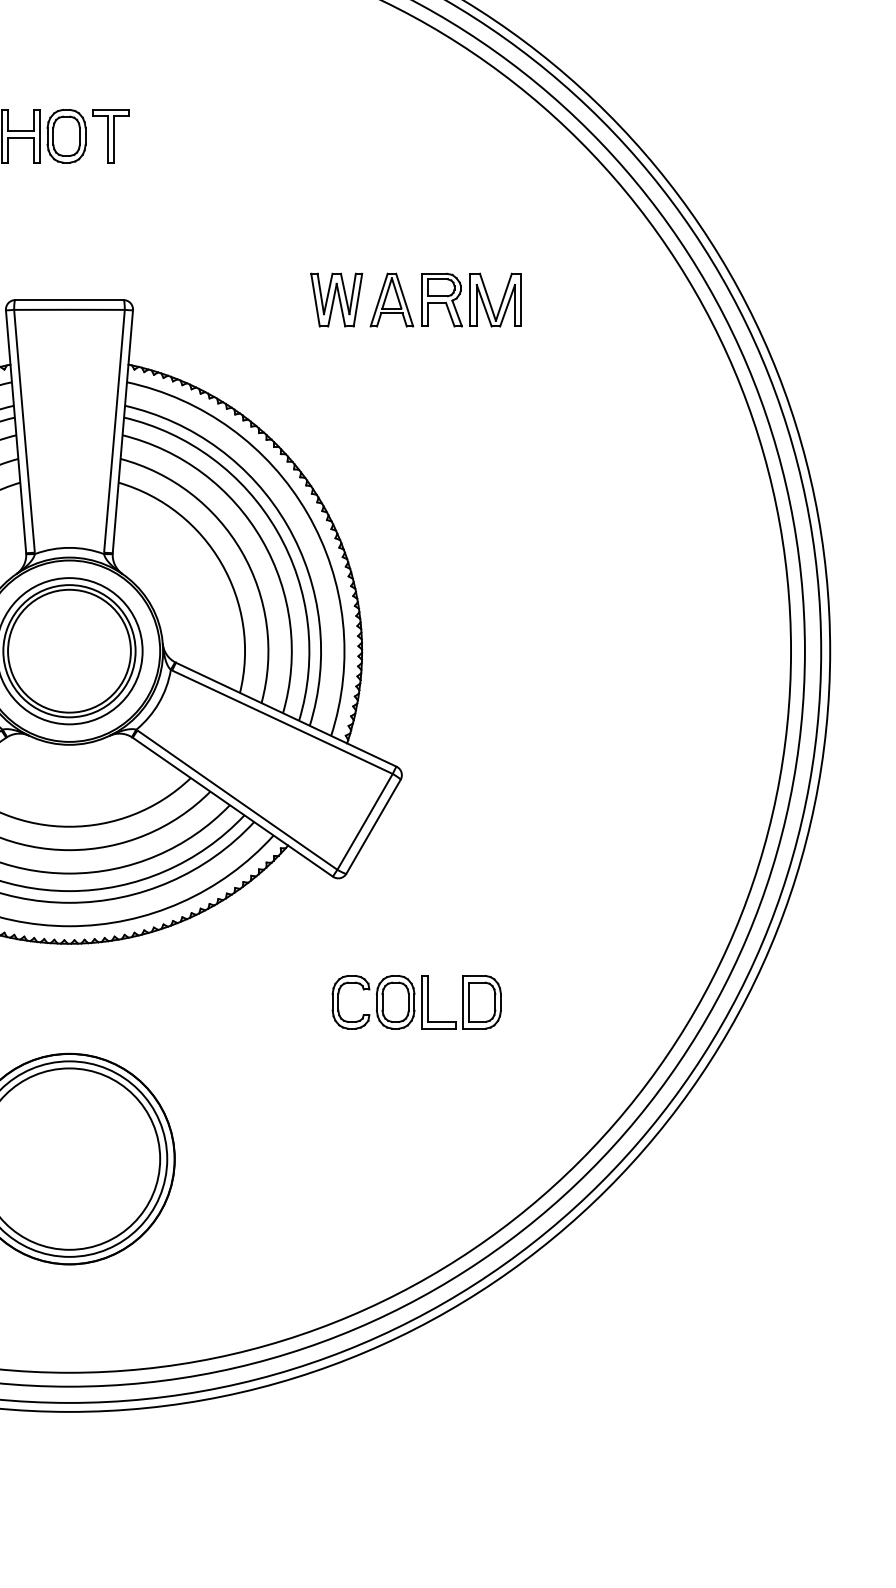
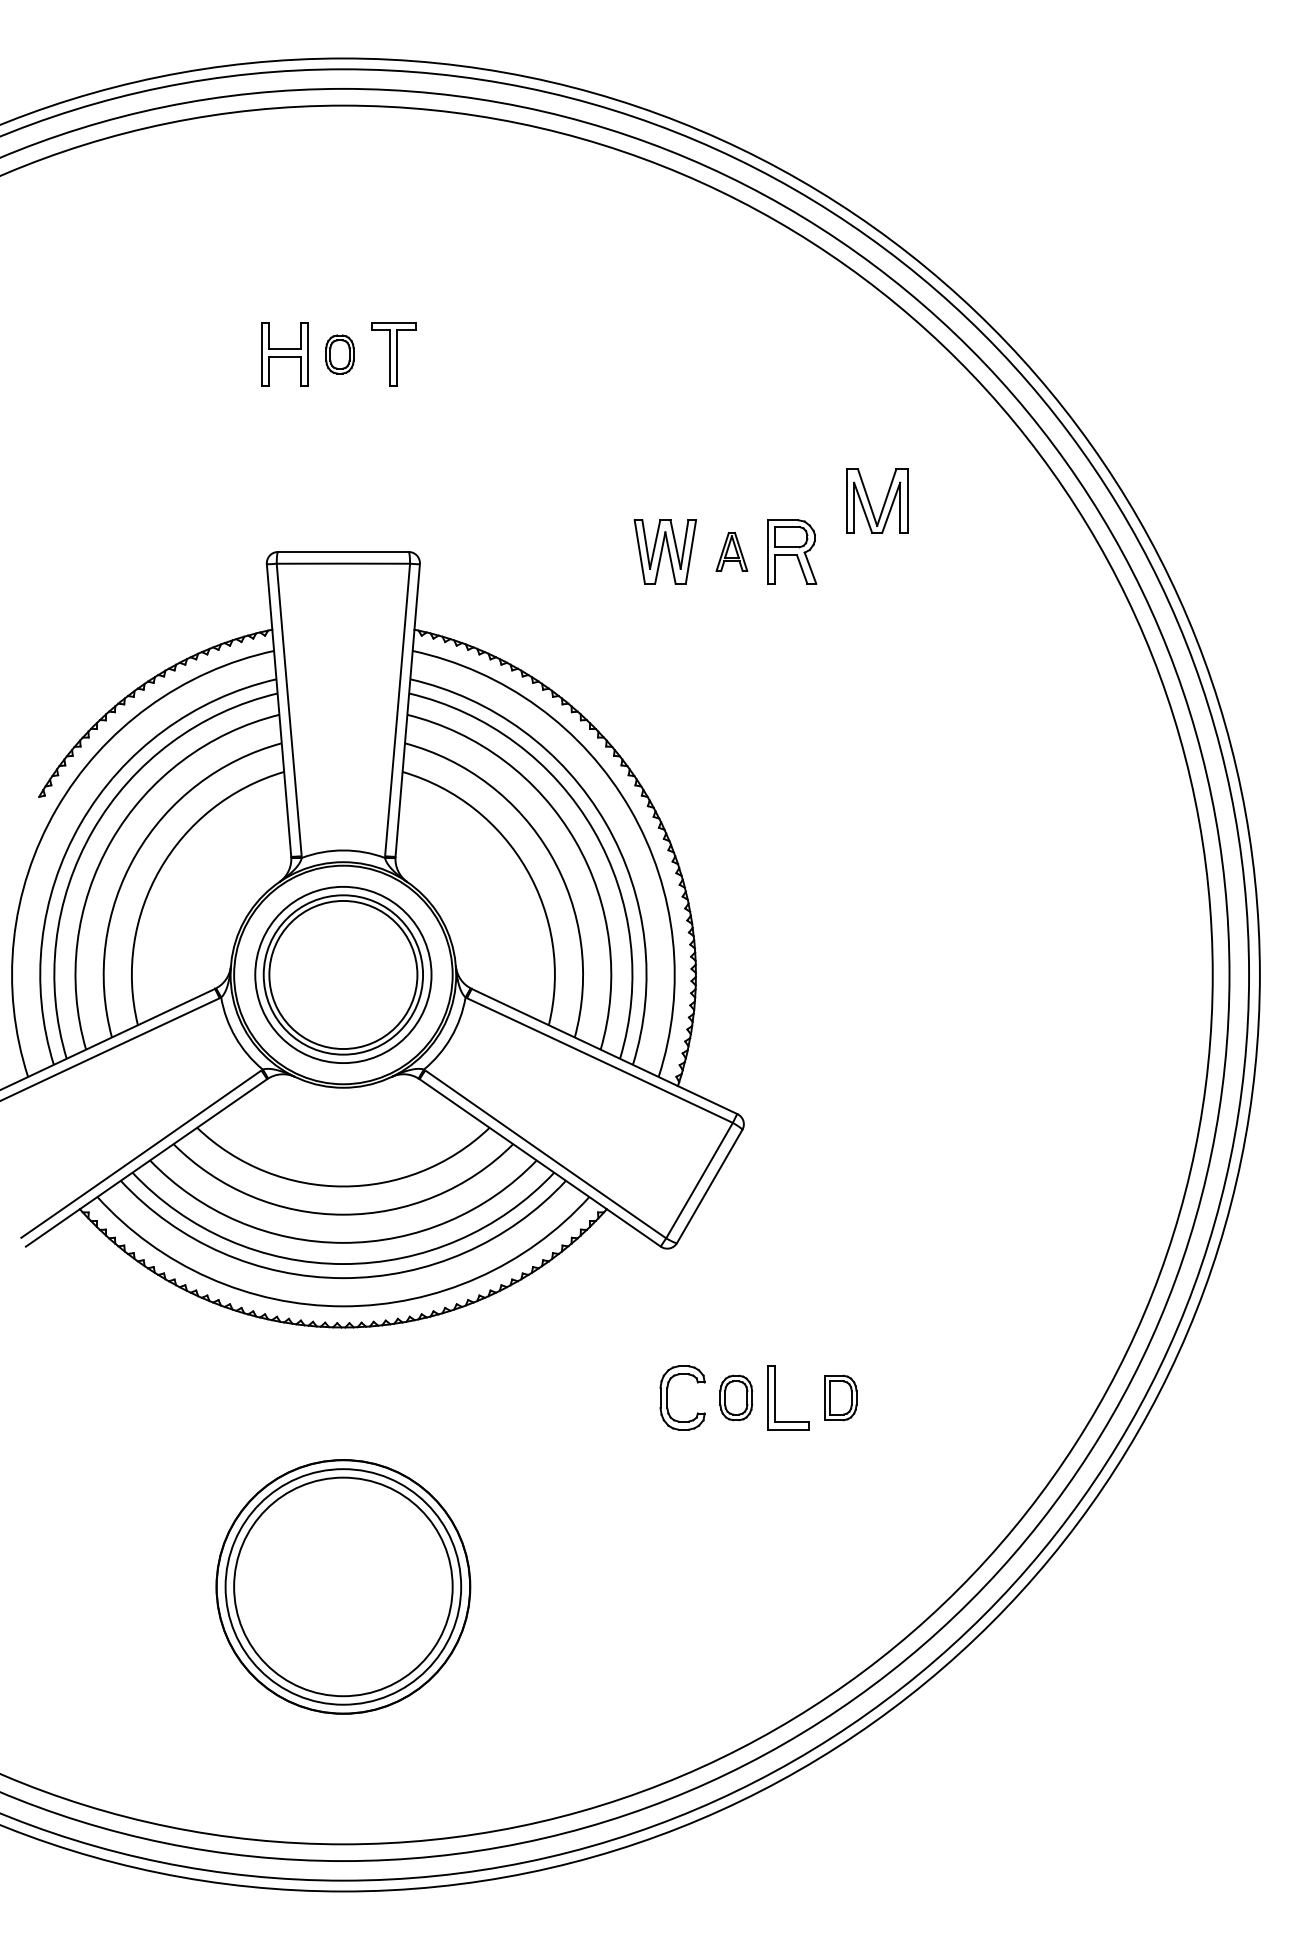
part: (66, 136) -> (339, 354), size x0.6
part: (391, 299) -> (731, 551), size x0.6
part: (501, 302) -> (883, 503), moved
part: (394, 1001) -> (735, 1397), size x0.7
part: (482, 1001) -> (840, 1397), size x0.7

